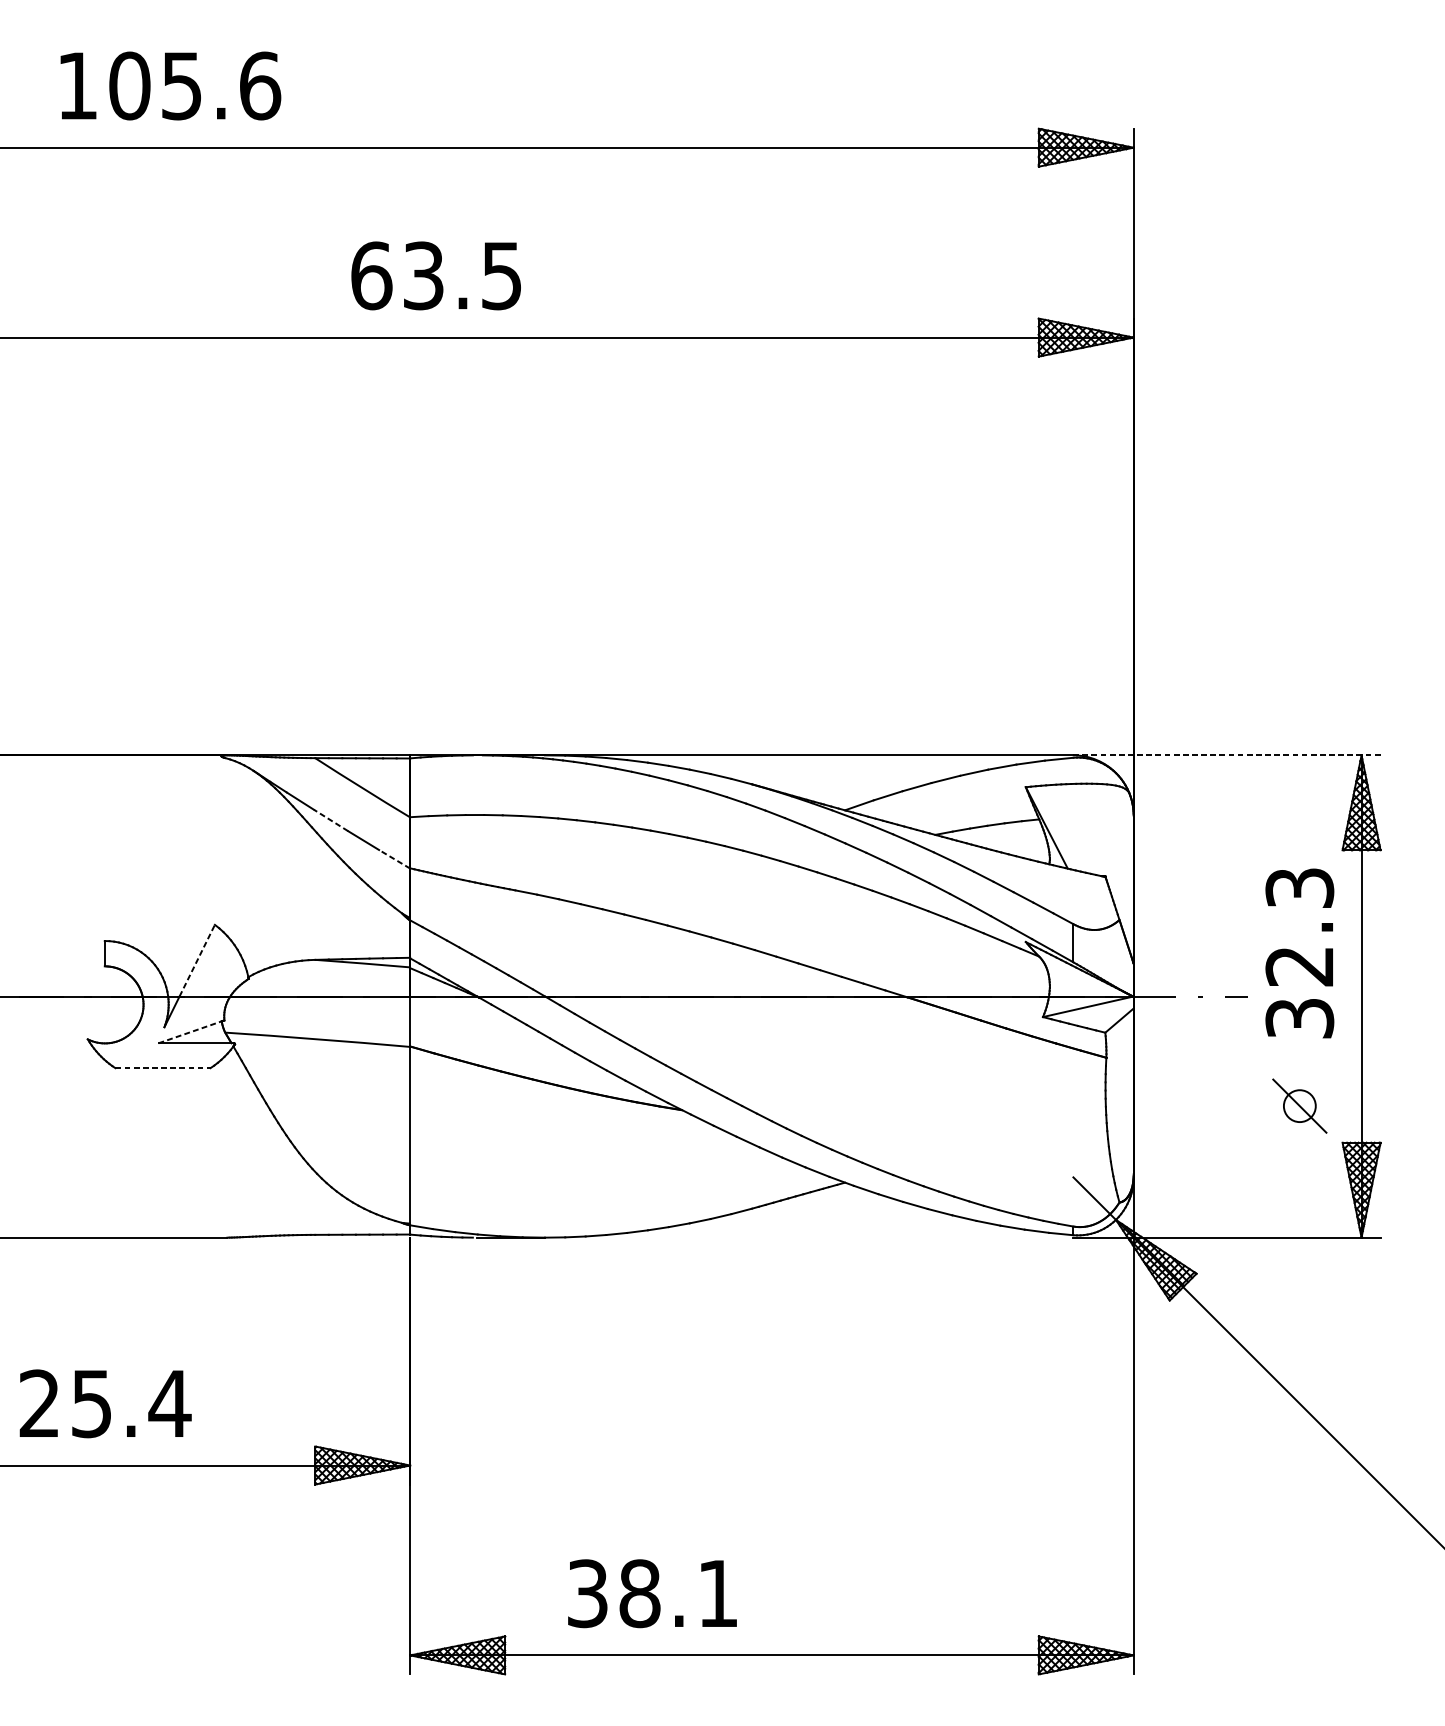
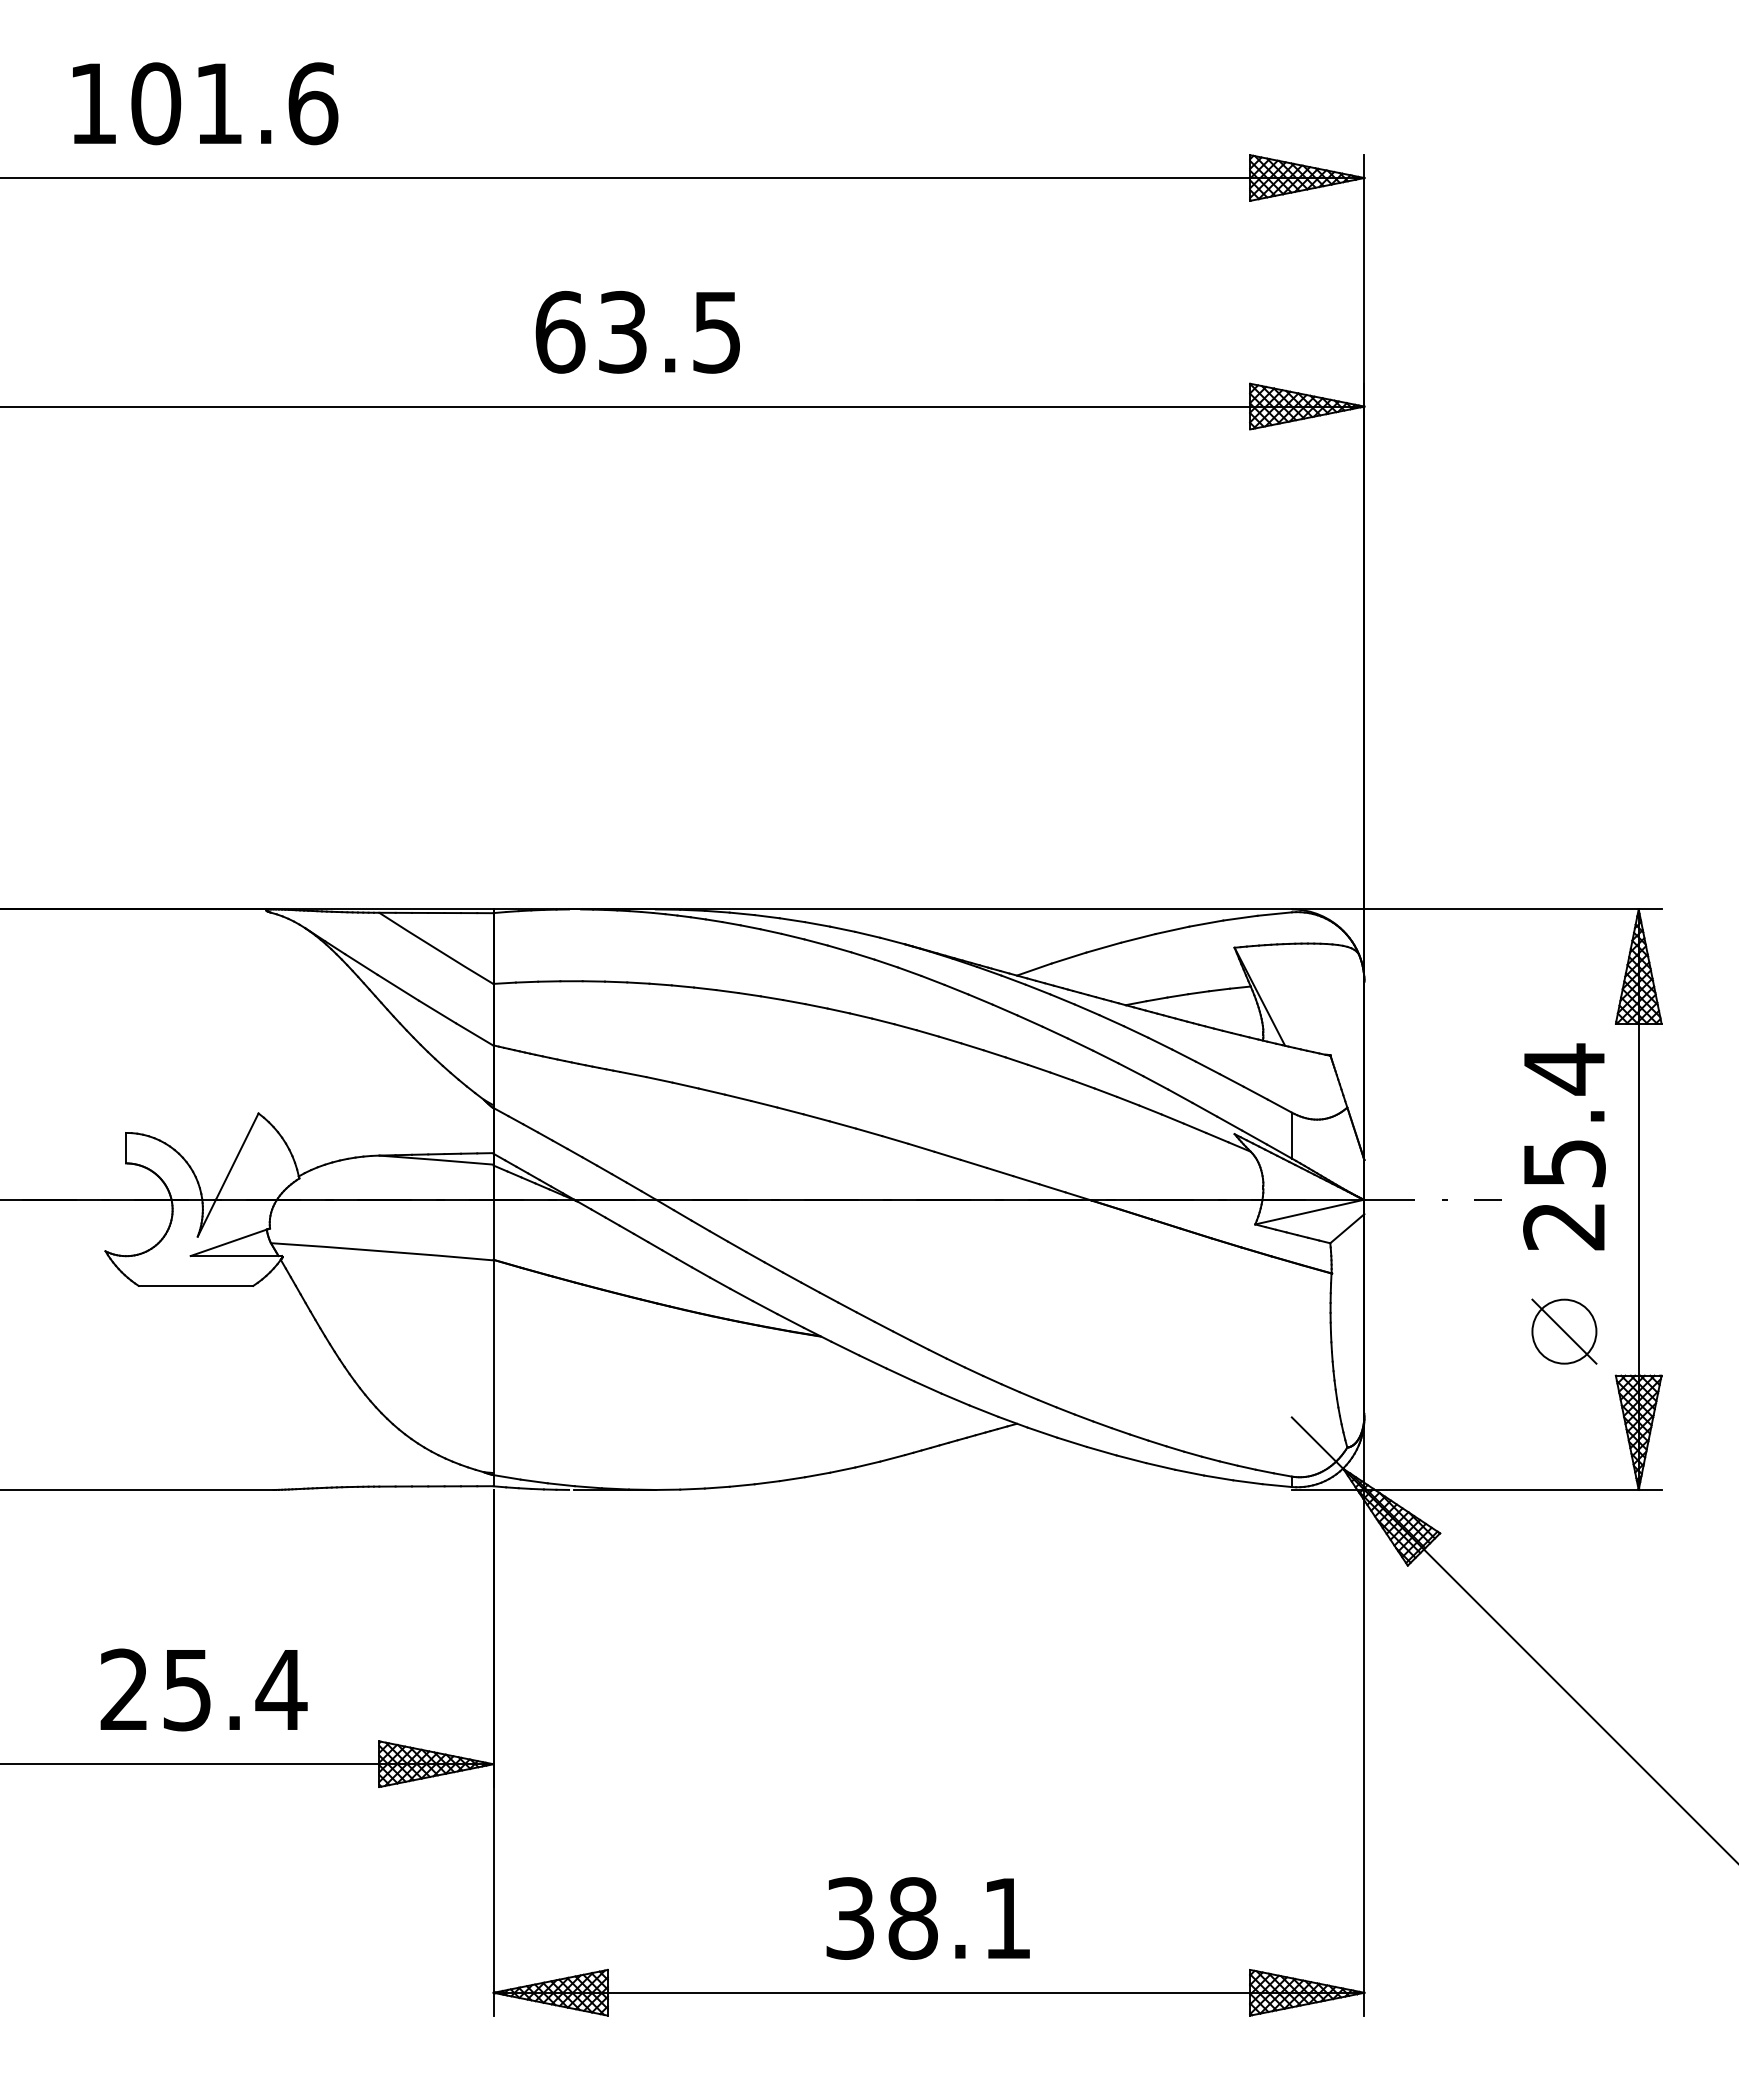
text: (181, 86) -> (218, 104), 105.6 -> 101.6
text: (435, 275) -> (637, 331), moved
line: (1226, 755) -> (1476, 909), dashed -> solid
line: (330, 820) -> (397, 987), dashed -> solid
line: (394, 859) -> (474, 1034), dashed -> solid
text: (1299, 952) -> (1564, 1146), 32.3 -> 25.4
line: (197, 960) -> (237, 1156), dashed -> solid
line: (190, 1032) -> (229, 1242), dashed -> solid
line: (163, 1067) -> (196, 1285), dashed -> solid
circle: (1299, 1106) -> (1564, 1331), size x1.67
text: (105, 1403) -> (203, 1689), moved
text: (651, 1593) -> (927, 1918), moved

